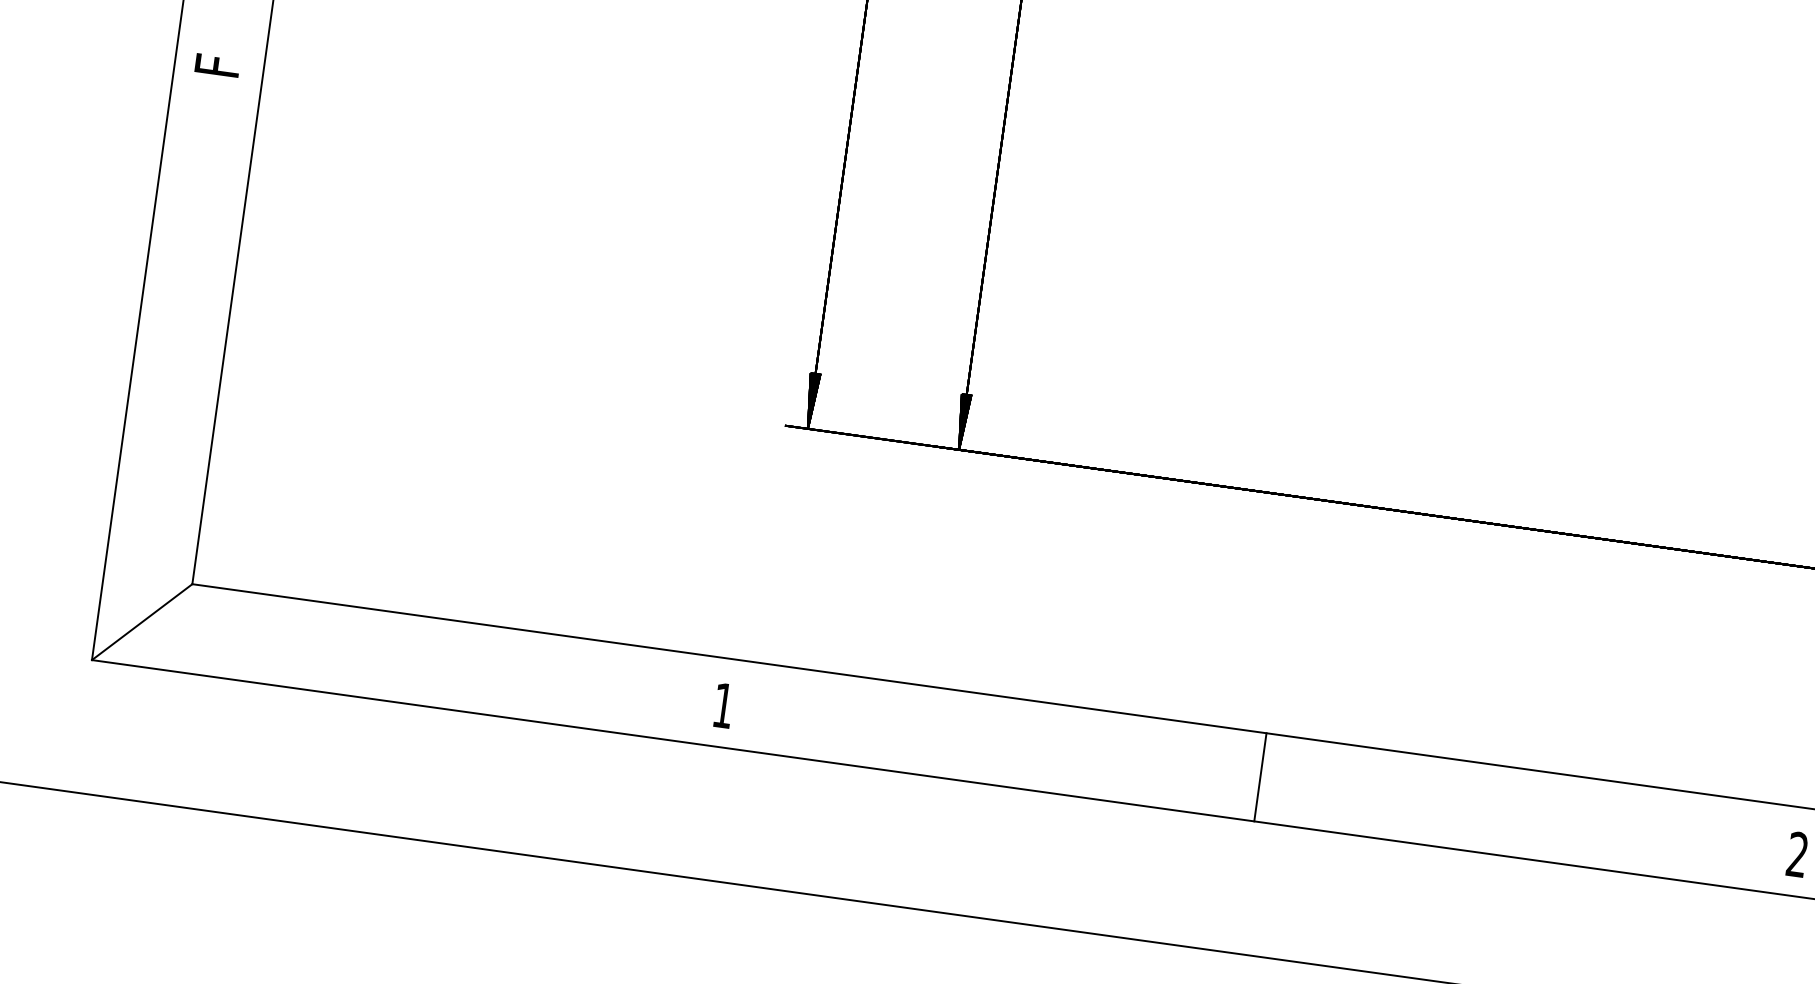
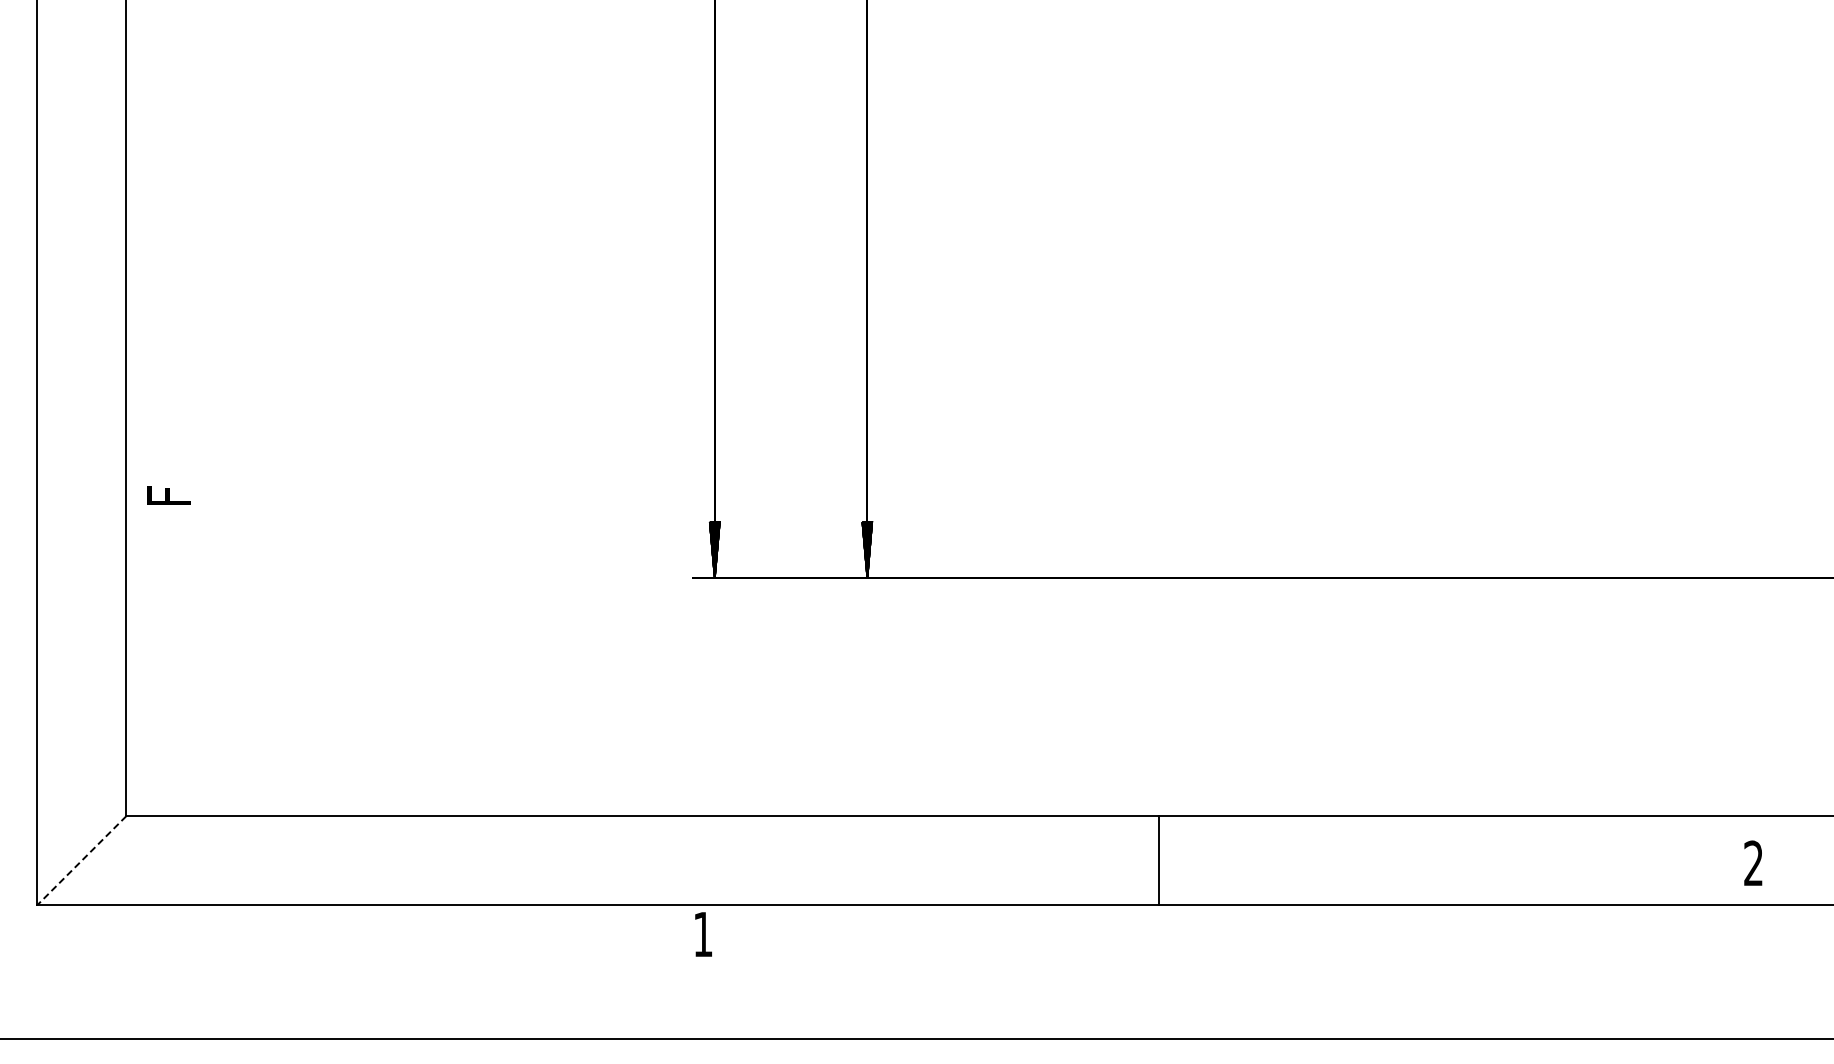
text: (217, 65) -> (168, 495), moved
line: (141, 621) -> (81, 860), solid -> dashed
text: (723, 705) -> (703, 934), moved
line: (1260, 777) -> (1158, 860), moved

